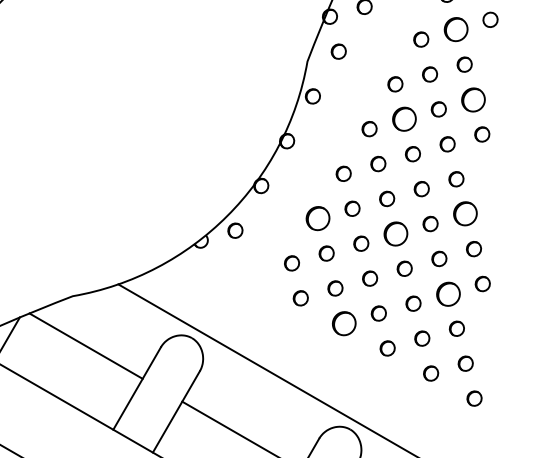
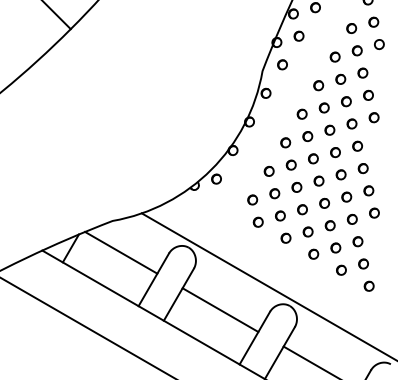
part: (454, 29) -> (356, 50), size x0.62
part: (473, 98) -> (368, 94), size x0.62
part: (402, 118) -> (323, 107), size x0.62
part: (464, 214) -> (362, 168), size x0.62
part: (316, 218) -> (268, 171), size x0.62
part: (395, 232) -> (318, 180), size x0.62
part: (446, 292) -> (351, 218), size x0.62
part: (343, 322) -> (285, 237), size x0.62

